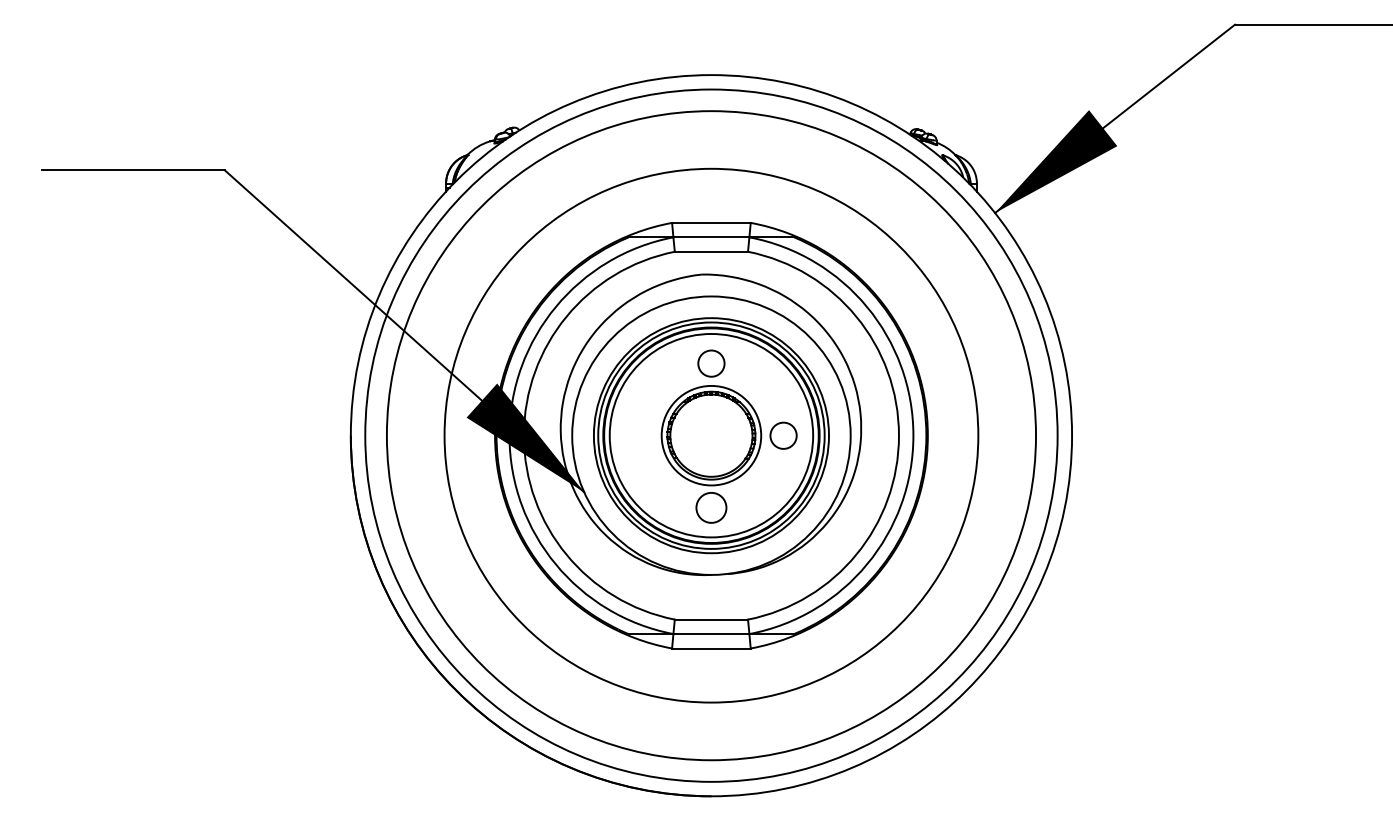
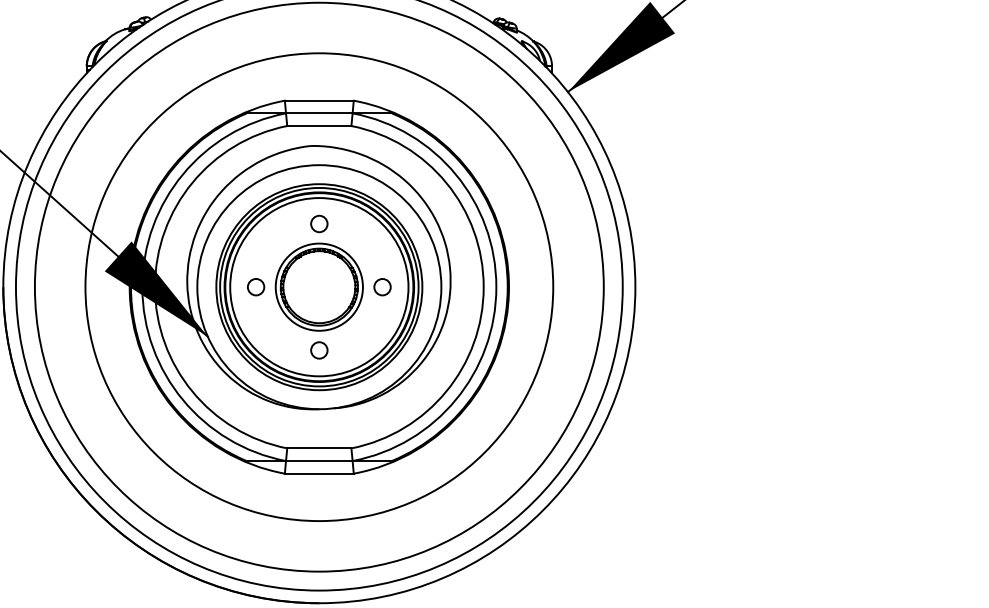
circle: (711, 363) -> (319, 223), size x0.71
circle: (639, 435) -> (256, 287), added
circle: (783, 435) -> (382, 287), size x0.71
circle: (711, 507) -> (319, 350), size x0.62

